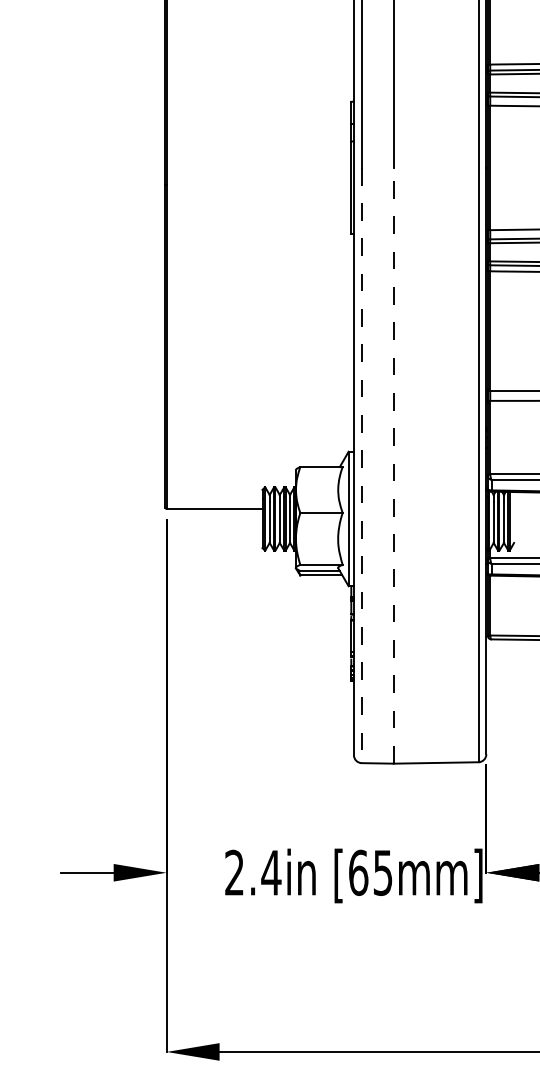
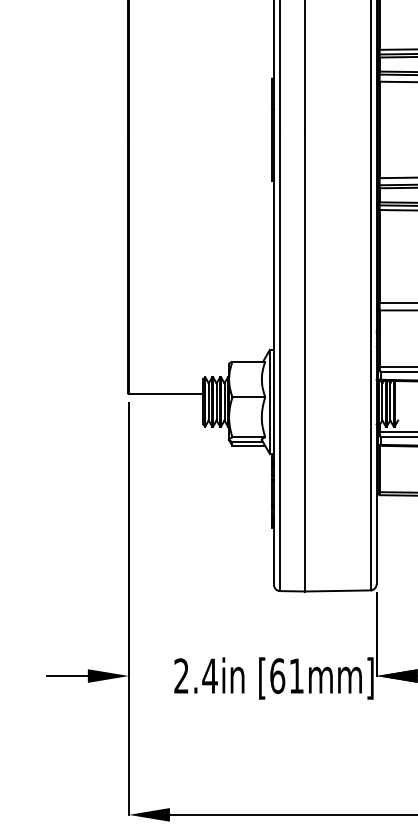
line: (361, 465) -> (279, 360), dashed -> solid
line: (393, 465) -> (304, 360), dashed -> solid
text: (383, 872) -> (296, 675), [65mm] -> [61mm]

